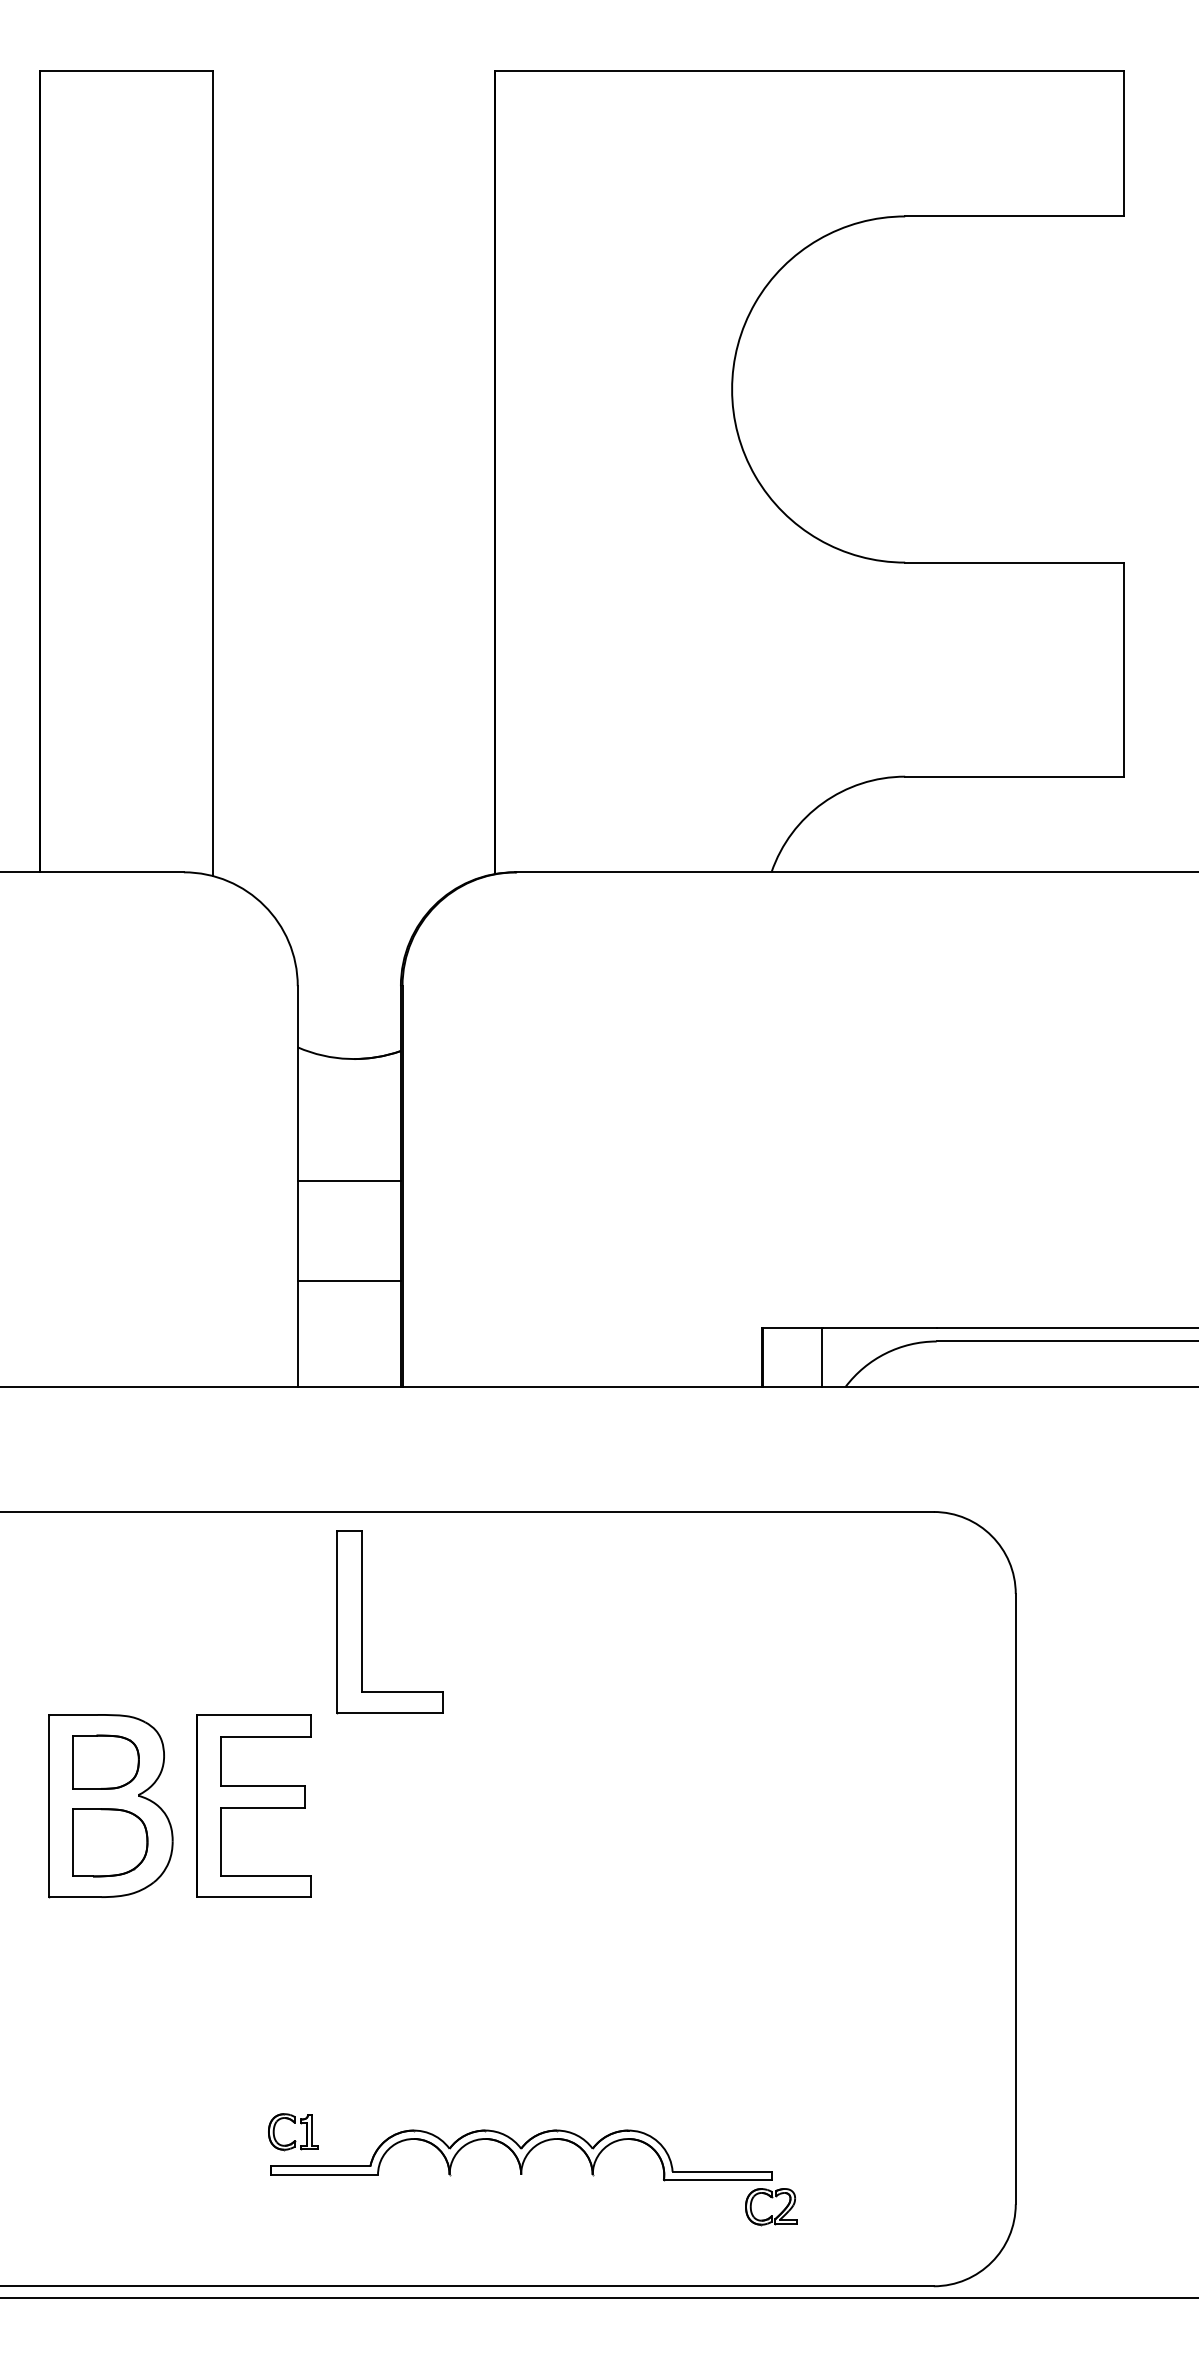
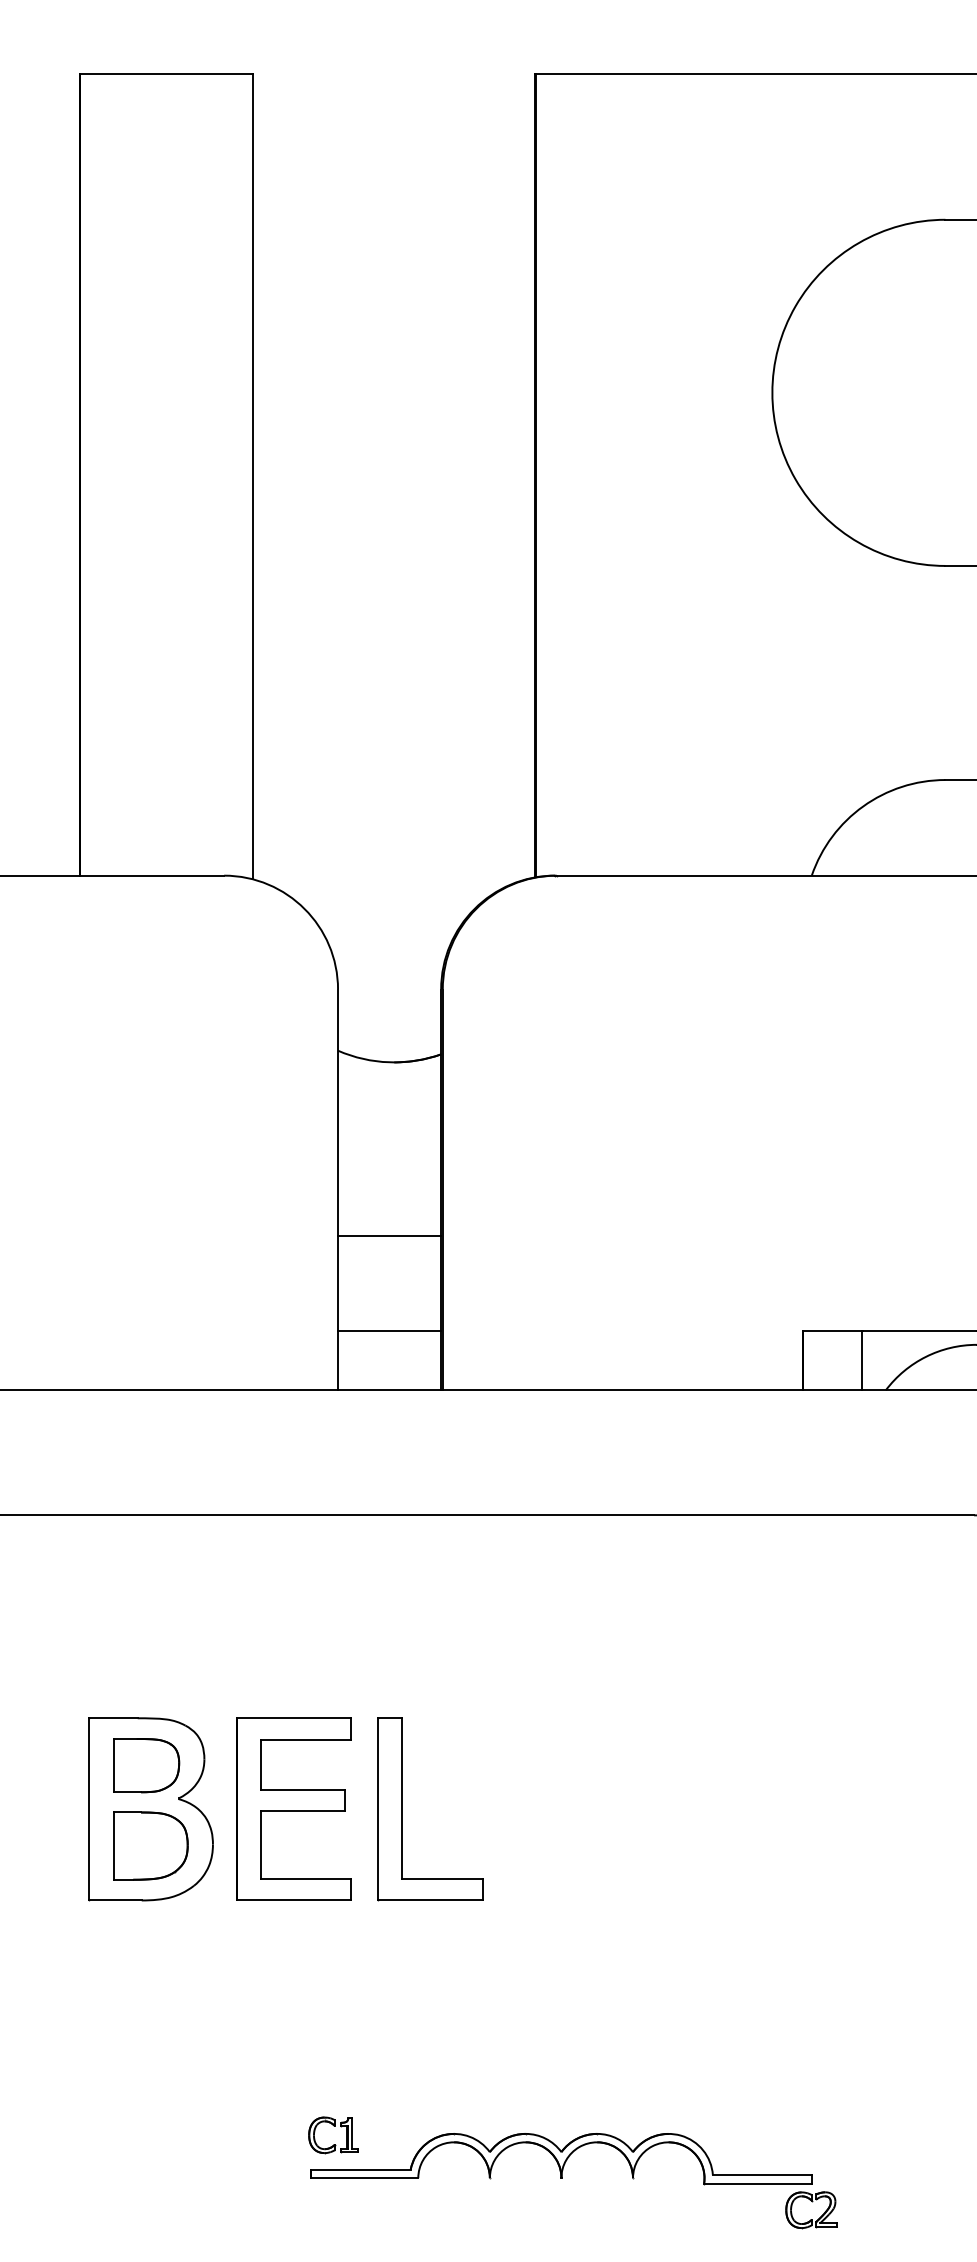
line: (348, 1180) -> (388, 1235), moved
line: (348, 1280) -> (388, 1330), moved
part: (362, 1622) -> (402, 1809), moved

